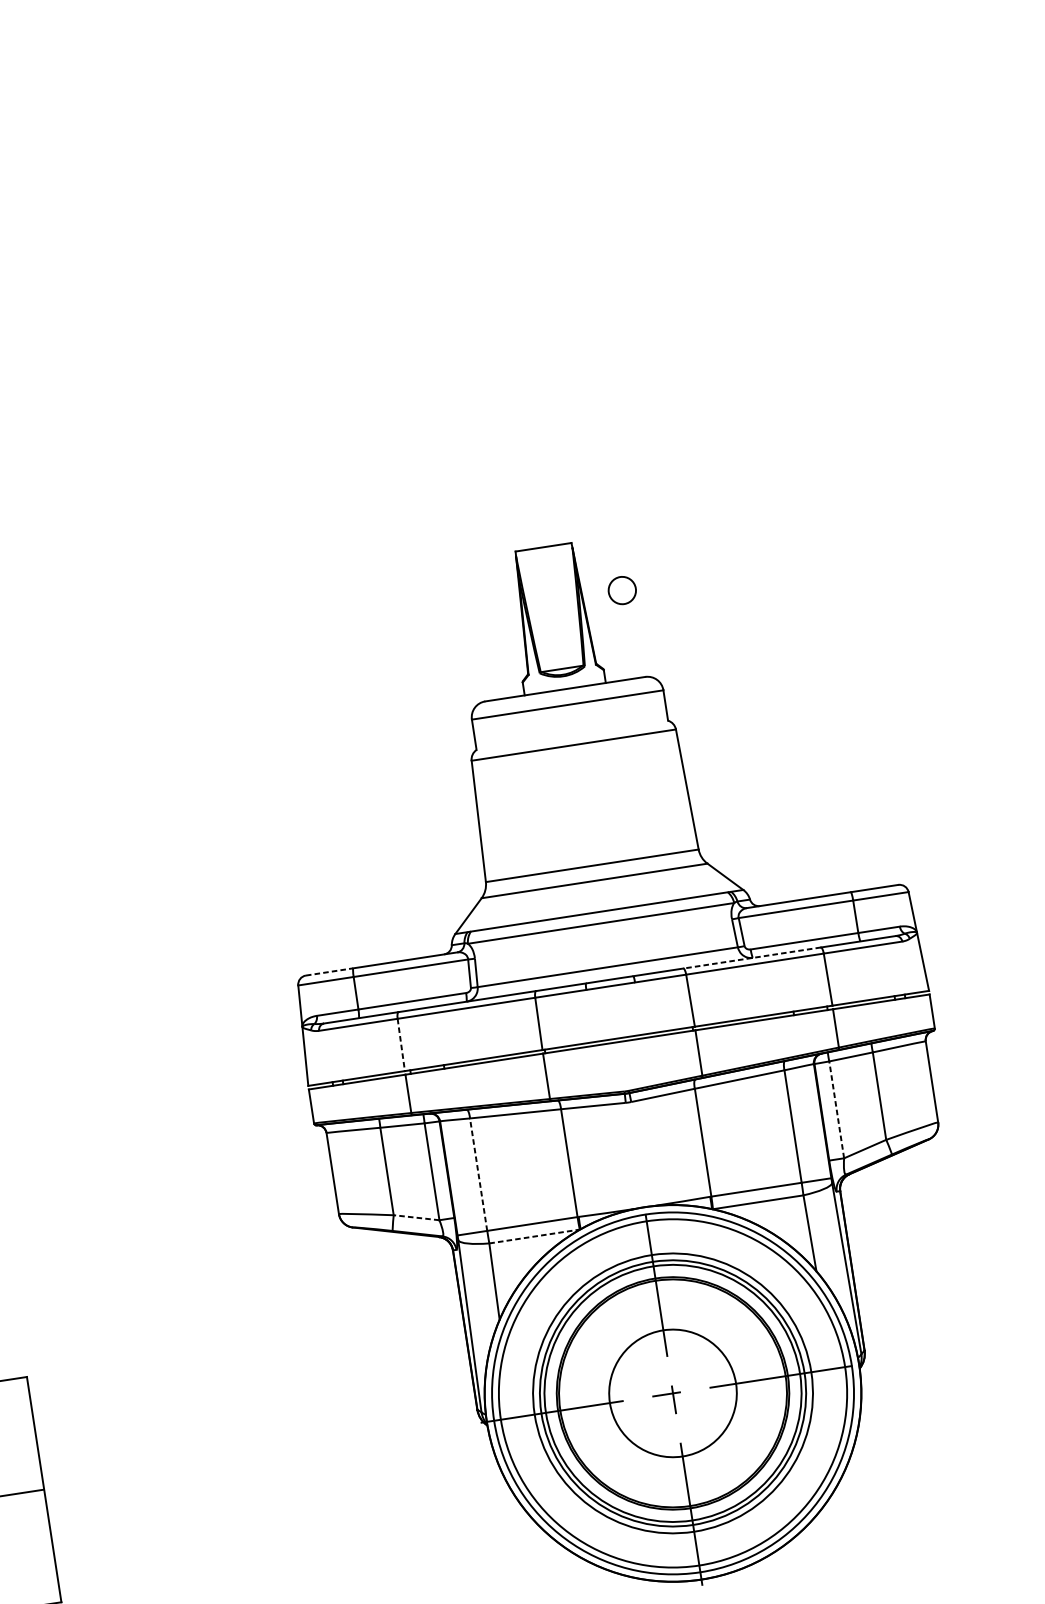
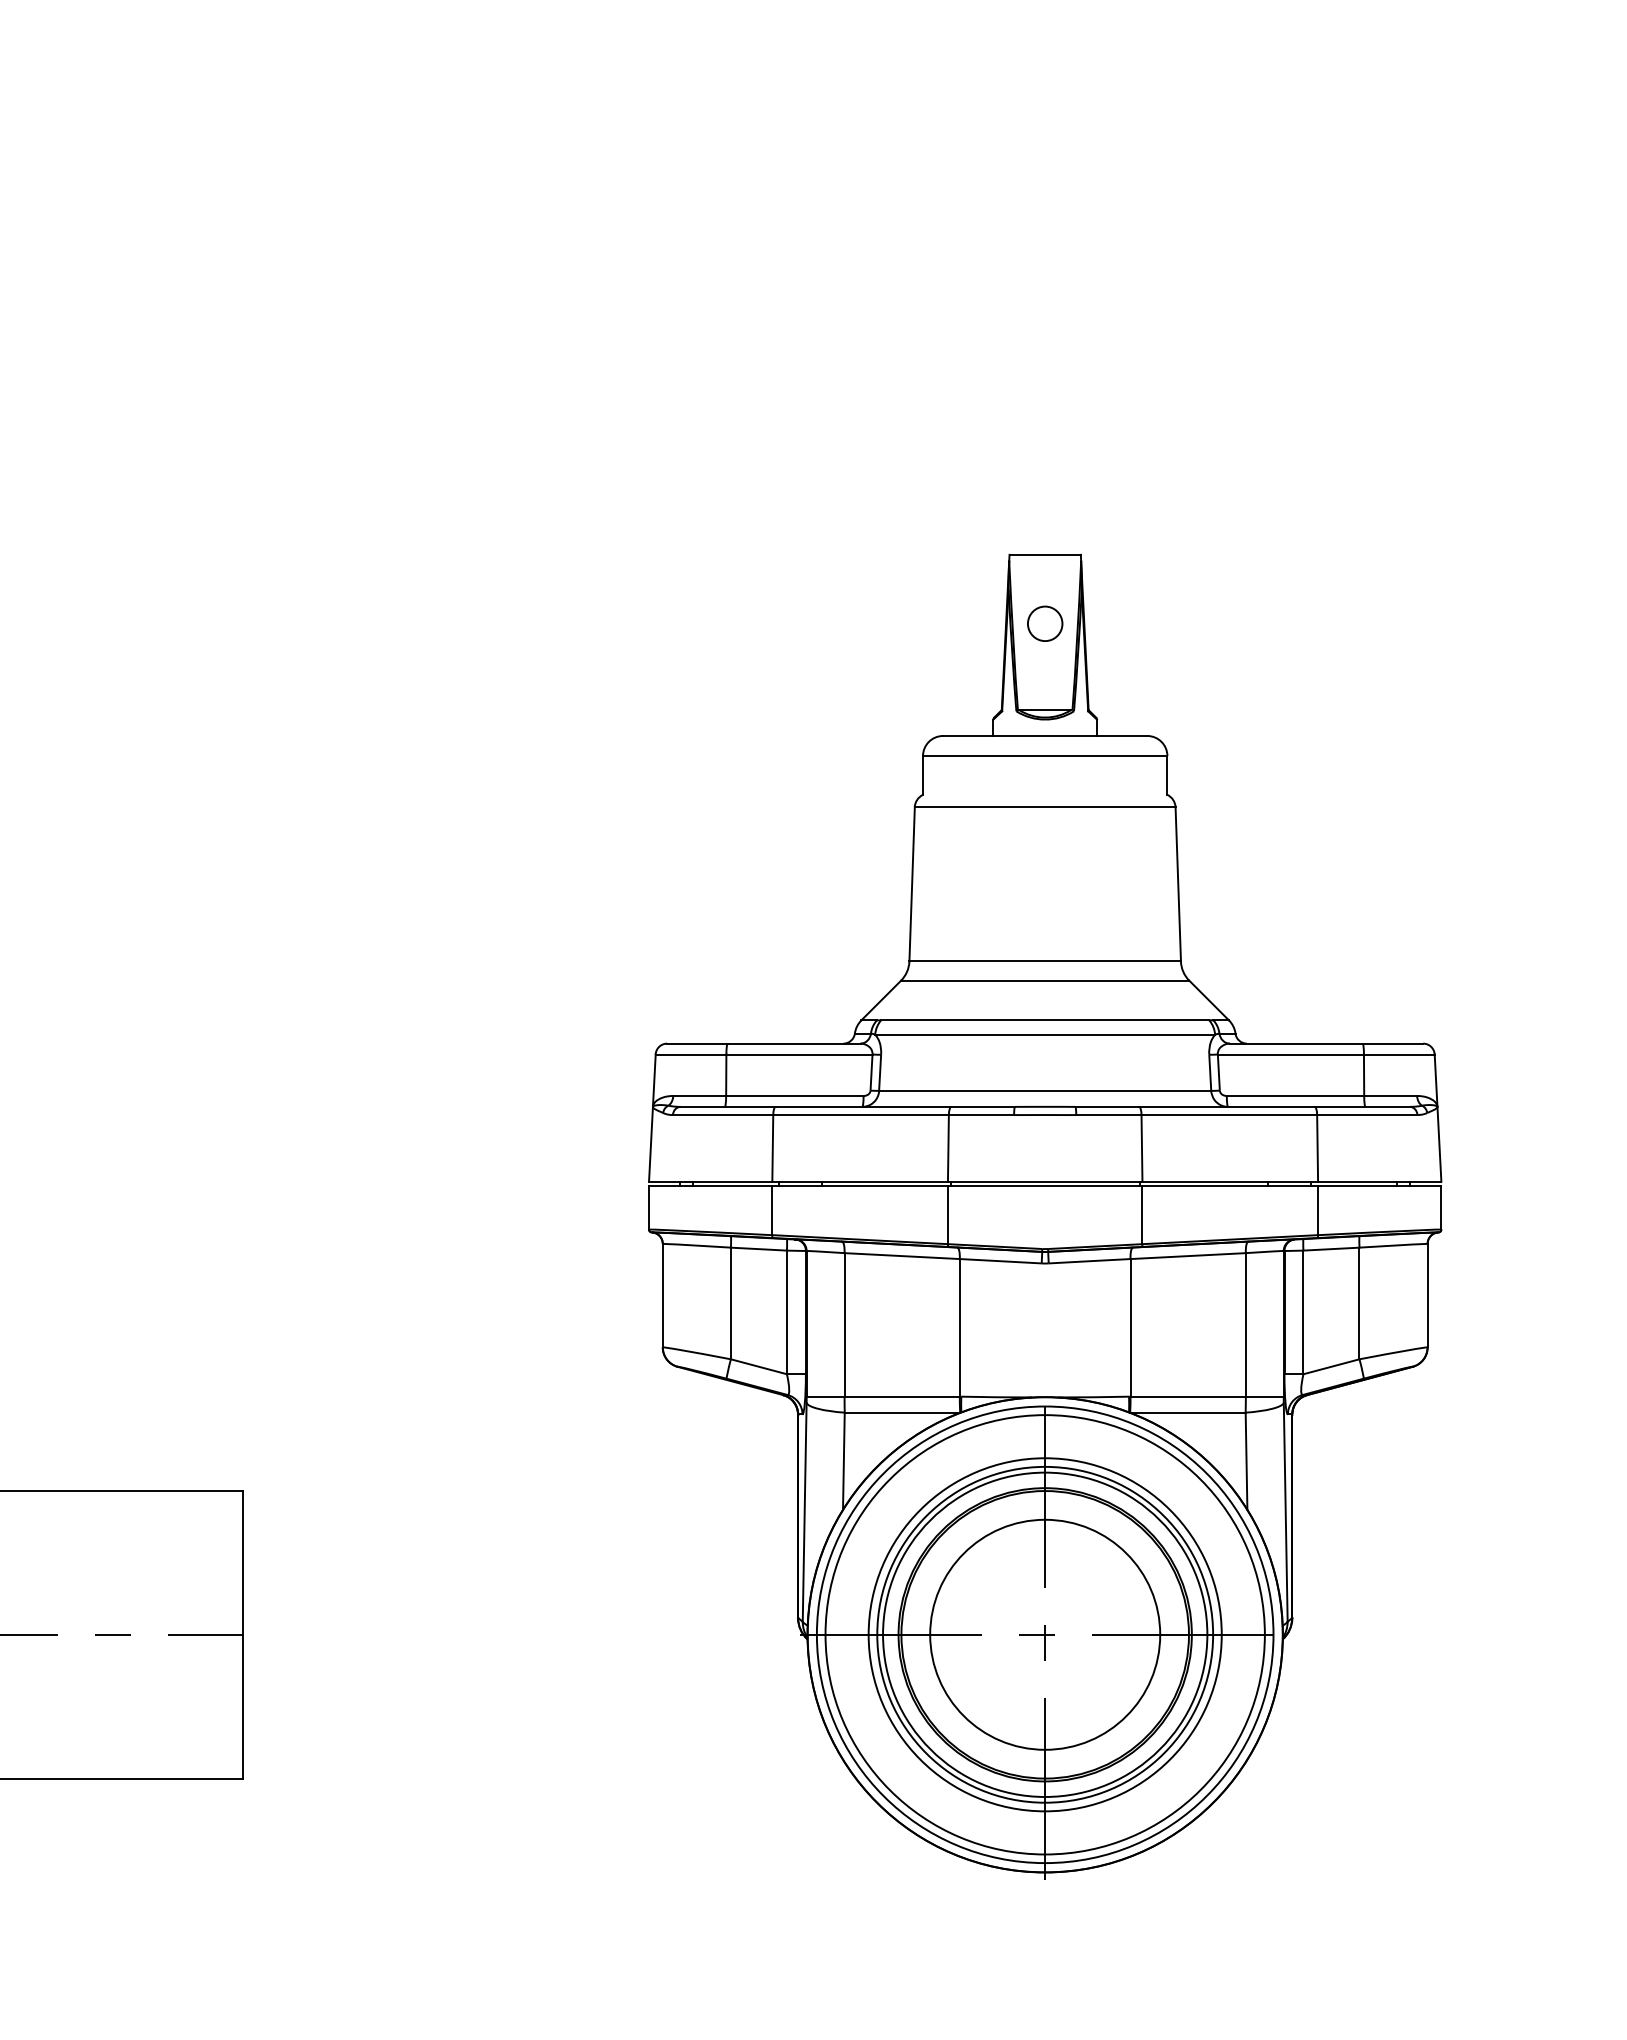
circle: (622, 590) -> (1045, 623), moved
line: (752, 957) -> (1227, 1106), dashed -> solid
line: (329, 971) -> (697, 1043), dashed -> solid
line: (401, 1045) -> (772, 1148), dashed -> solid
line: (836, 1109) -> (1303, 1312), dashed -> solid
line: (478, 1174) -> (844, 1324), dashed -> solid
line: (416, 1217) -> (758, 1366), dashed -> solid
line: (534, 1236) -> (902, 1412), dashed -> solid
circle: (673, 1393) -> (1045, 1634), size x1.43

